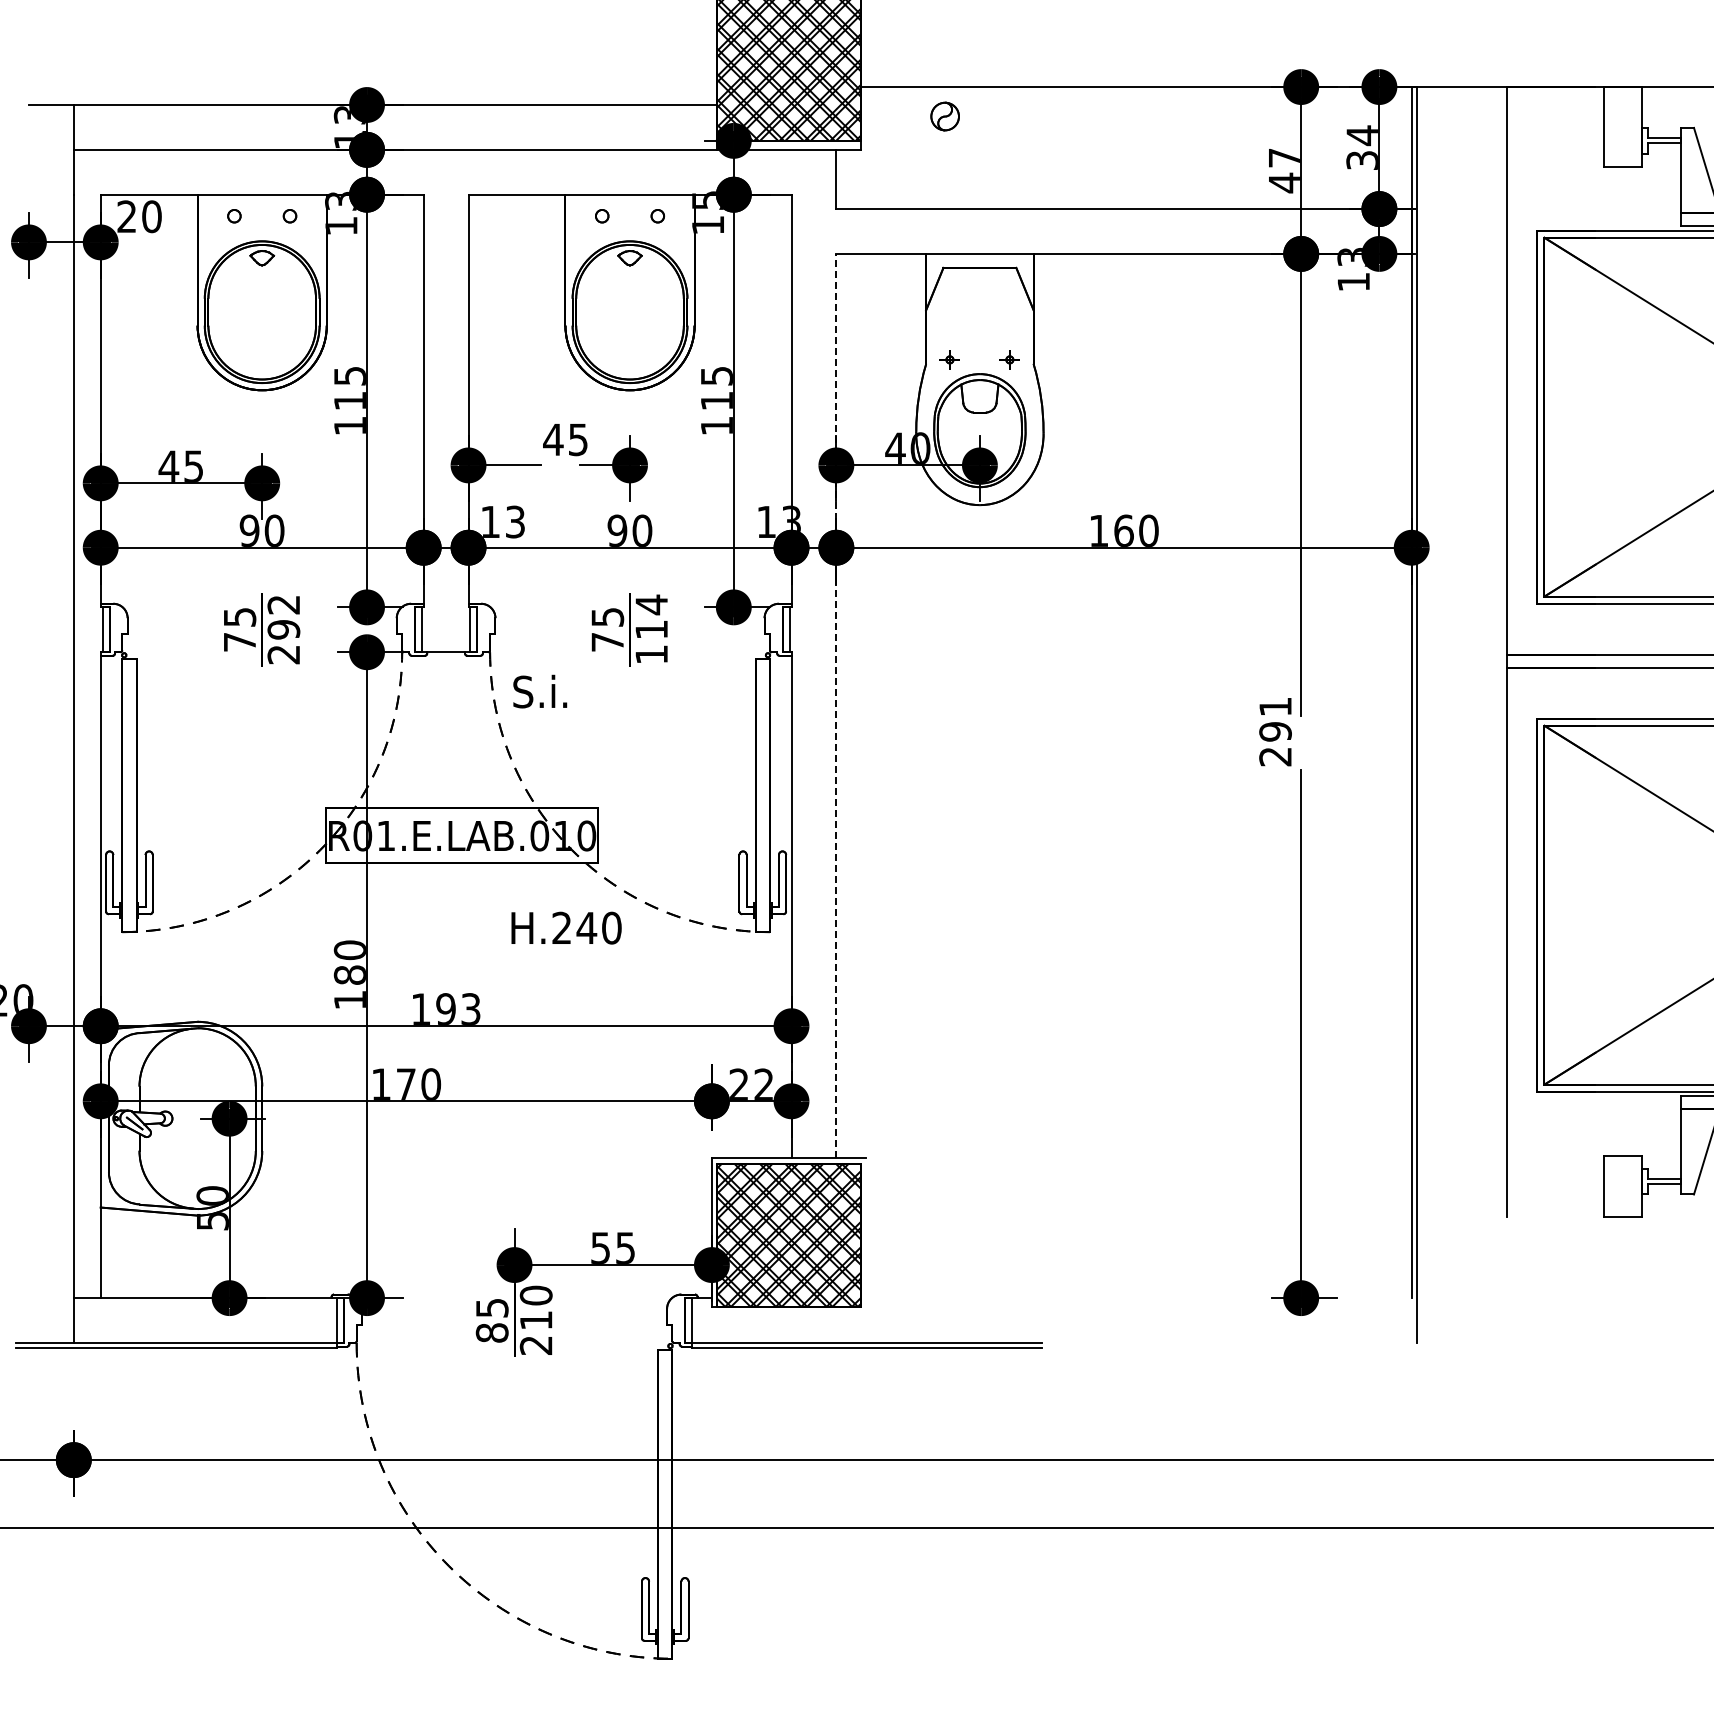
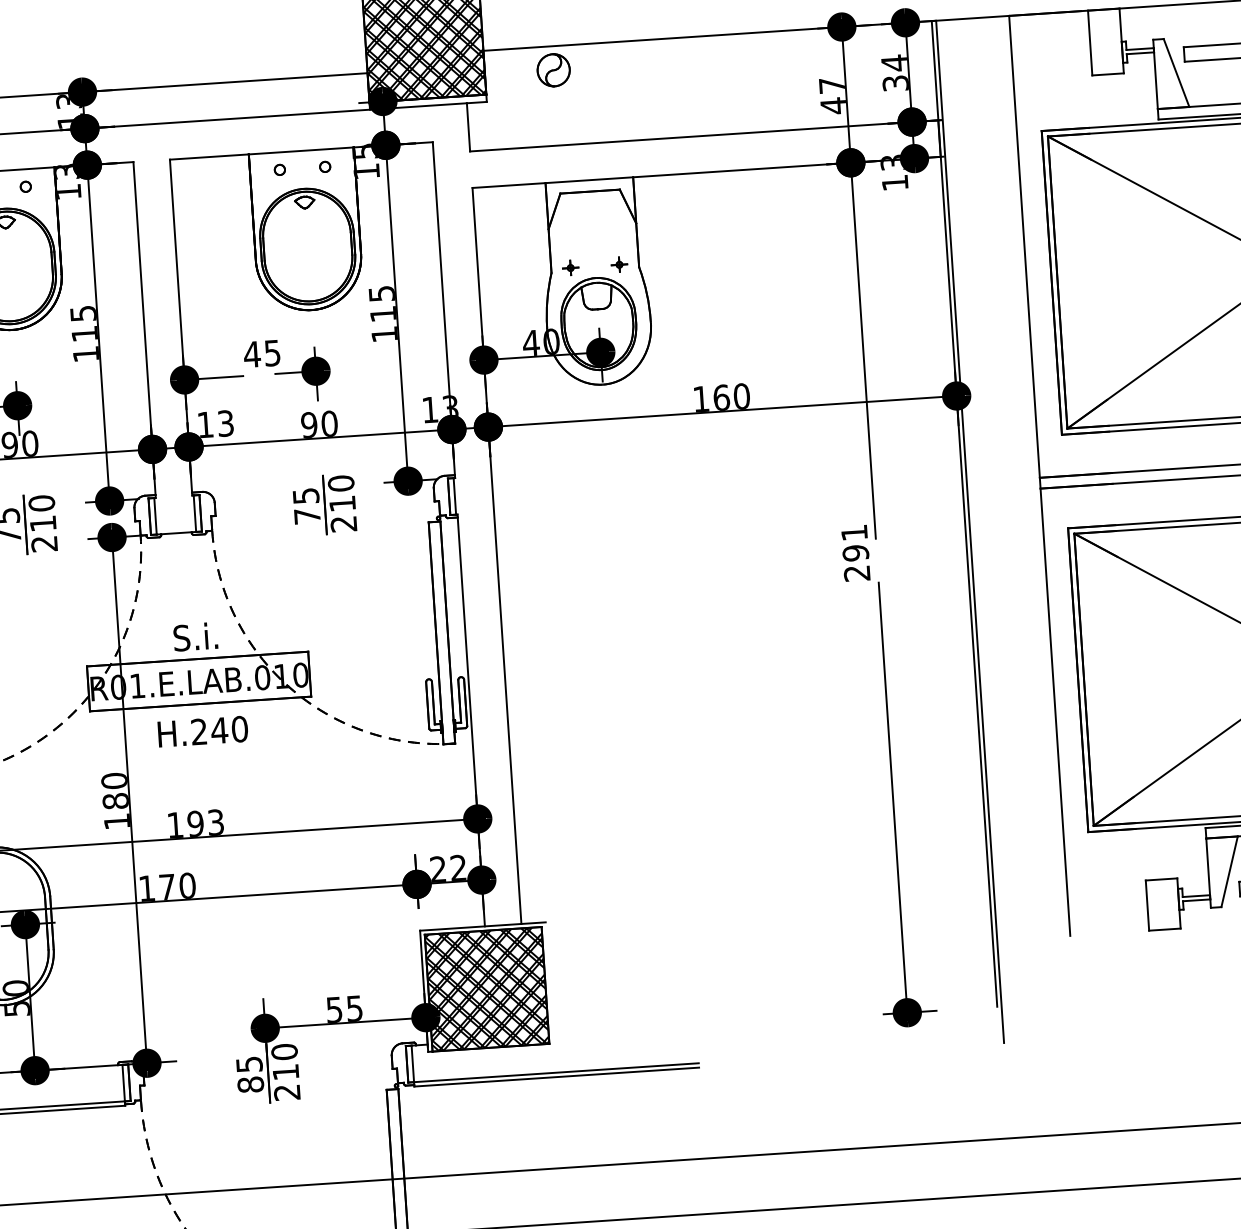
part: (944, 116) -> (553, 70), size x1.43
text: (283, 617) -> (42, 513), 292 -> 210
text: (651, 629) -> (342, 503), 114 -> 210
text: (540, 691) -> (195, 636), moved
line: (836, 705) -> (497, 555), dashed -> solid
text: (566, 927) -> (202, 731), moved

